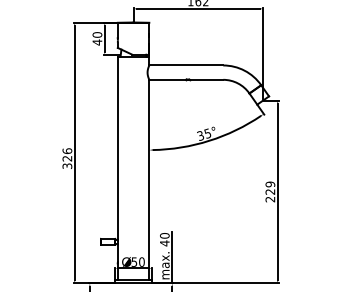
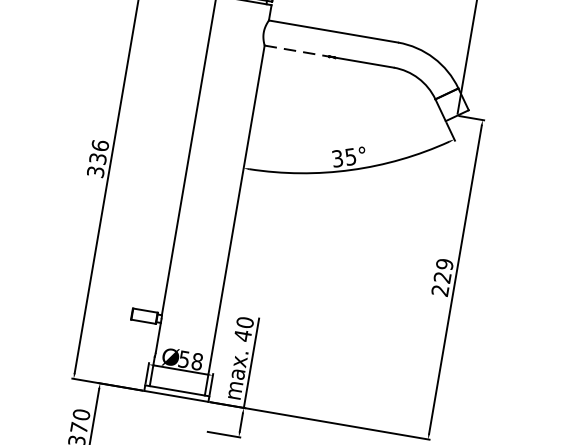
line: (168, 79) -> (298, 50), solid -> dashed
text: (67, 158) -> (98, 158), 326 -> 336
text: (141, 261) -> (196, 360), 50 -> 58

